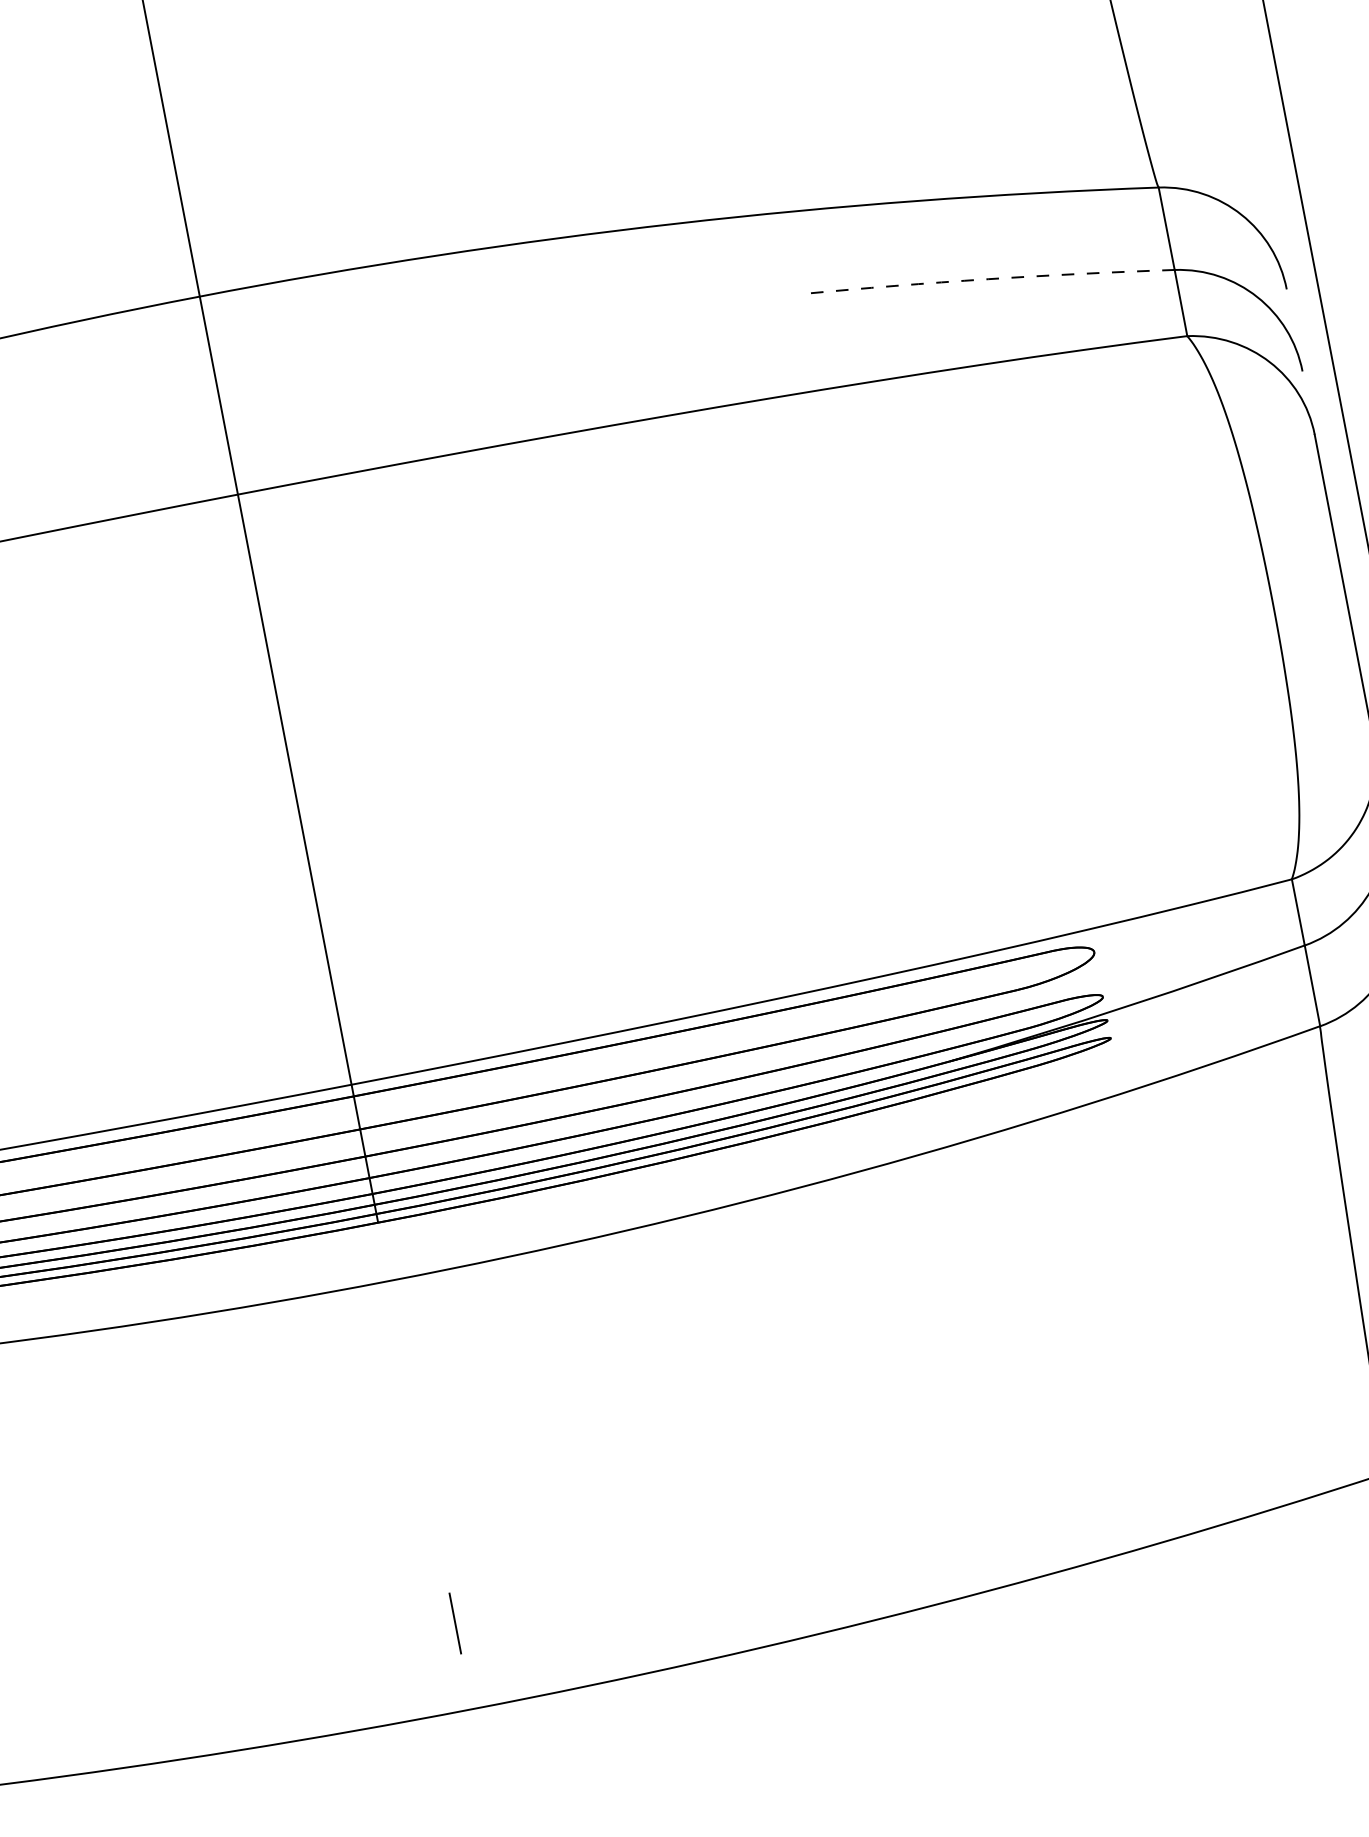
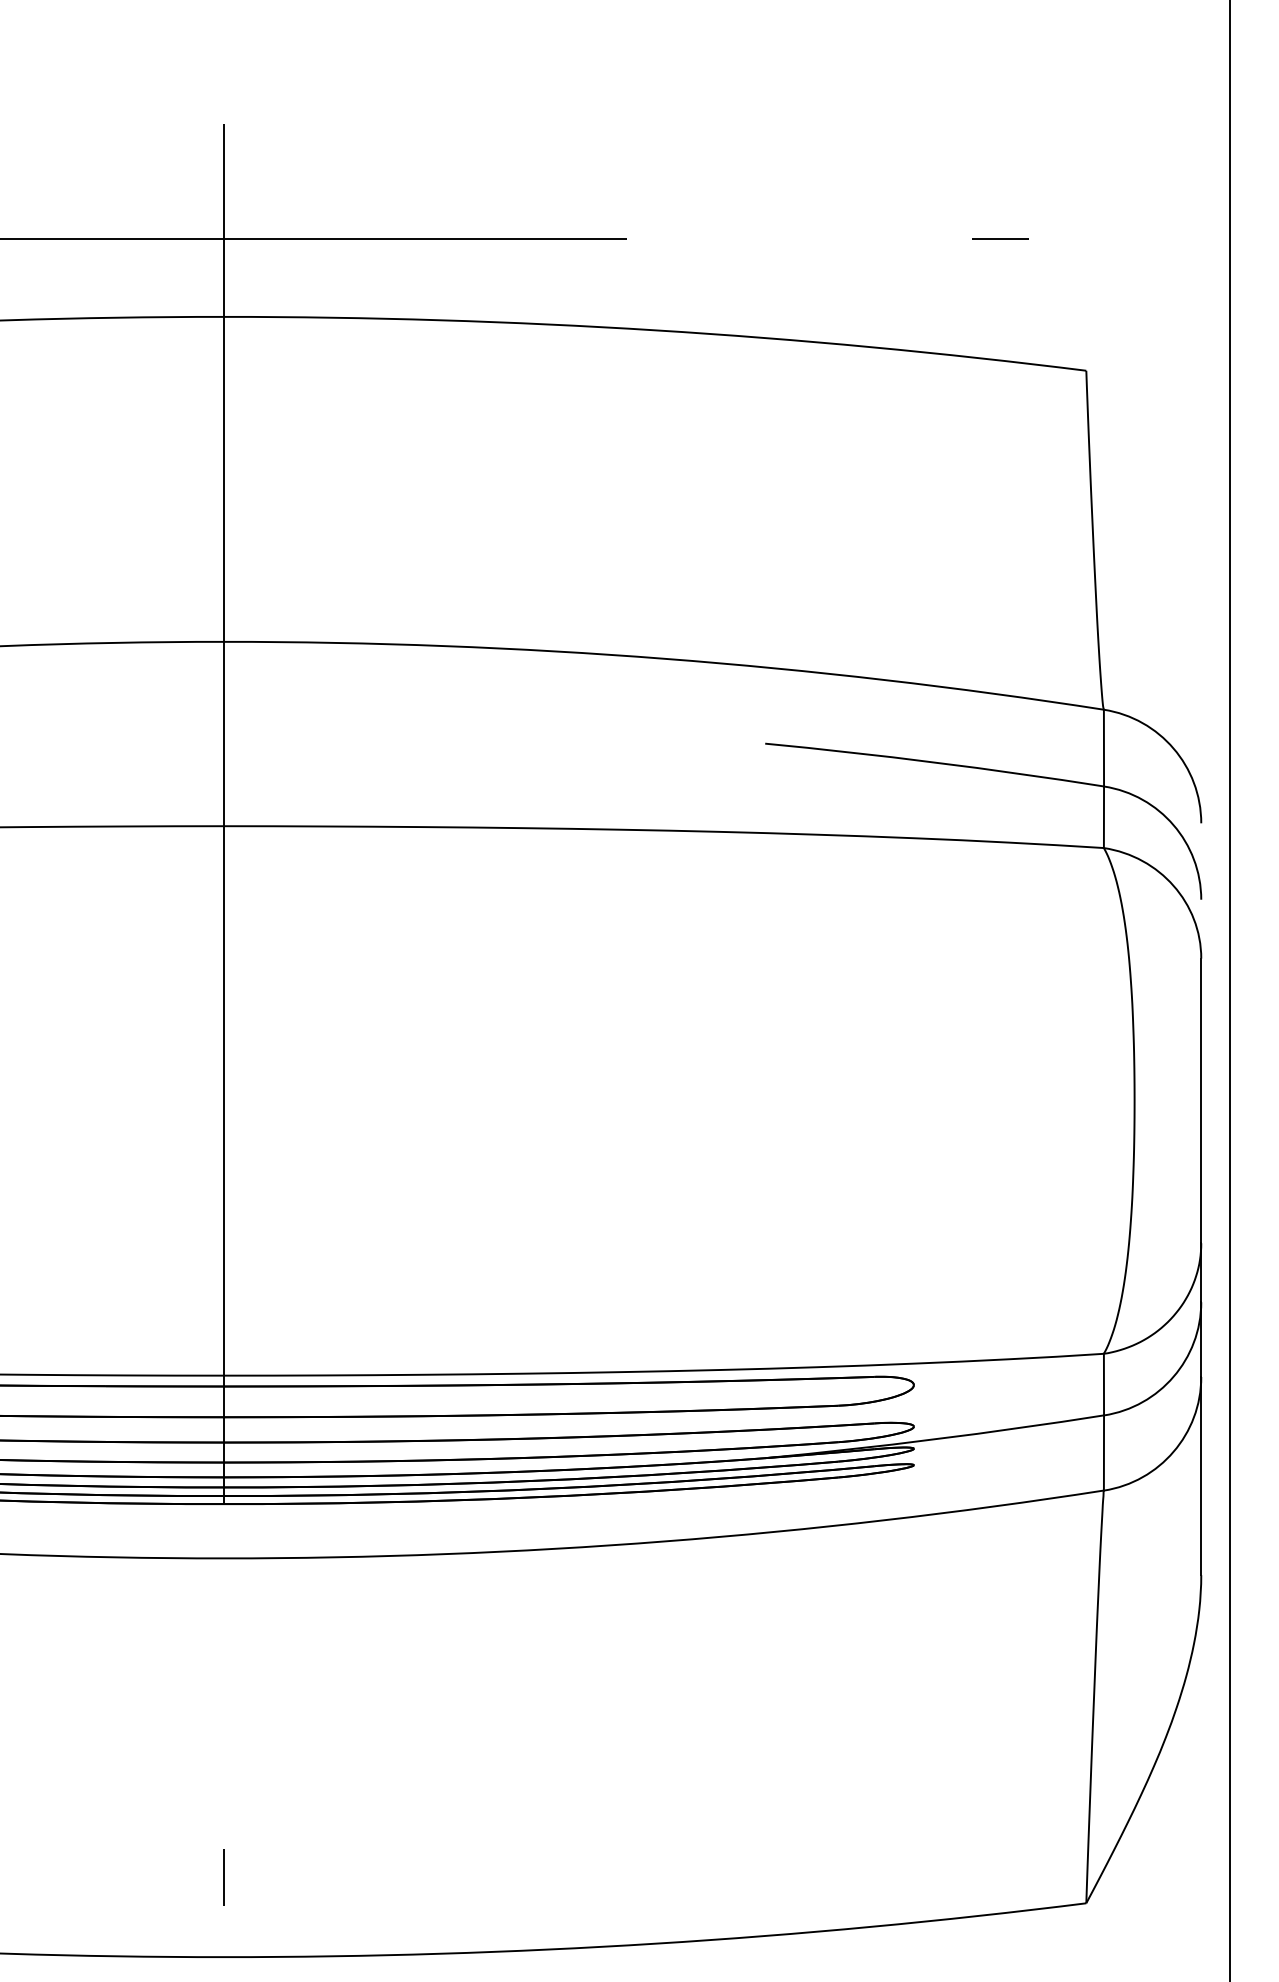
arc: (987, 279) -> (934, 762), dashed -> solid

